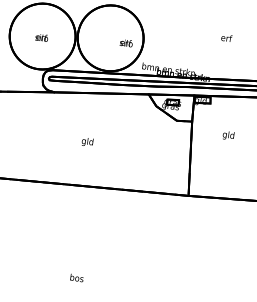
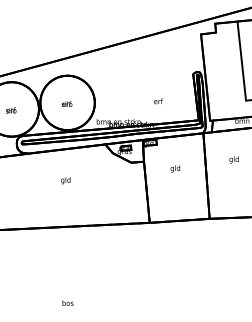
text: (226, 38) -> (158, 101), moved
text: (125, 42) -> (66, 103), moved
text: (87, 141) -> (65, 180), moved

